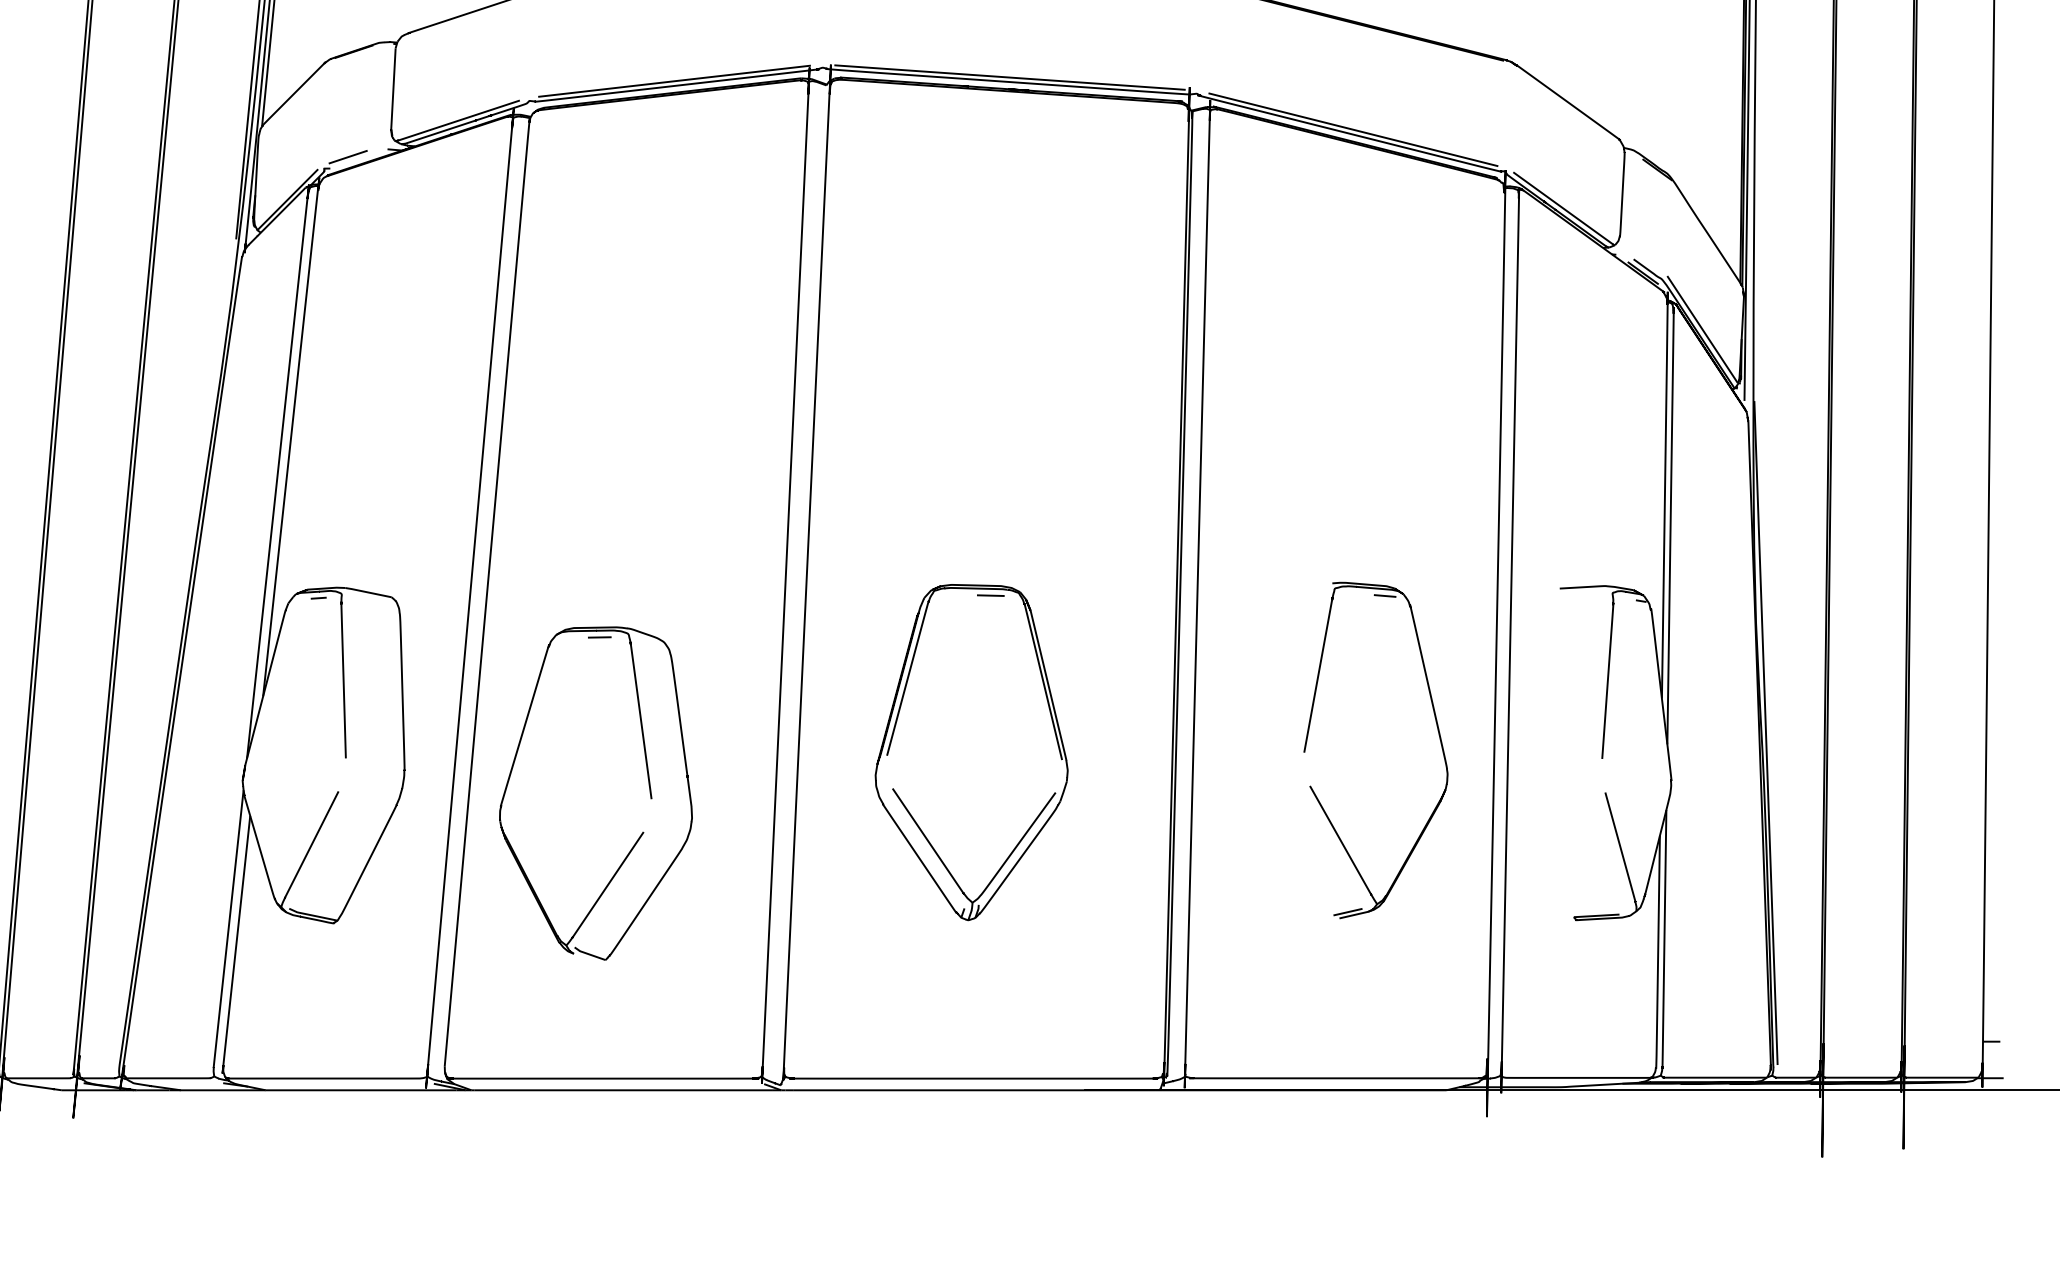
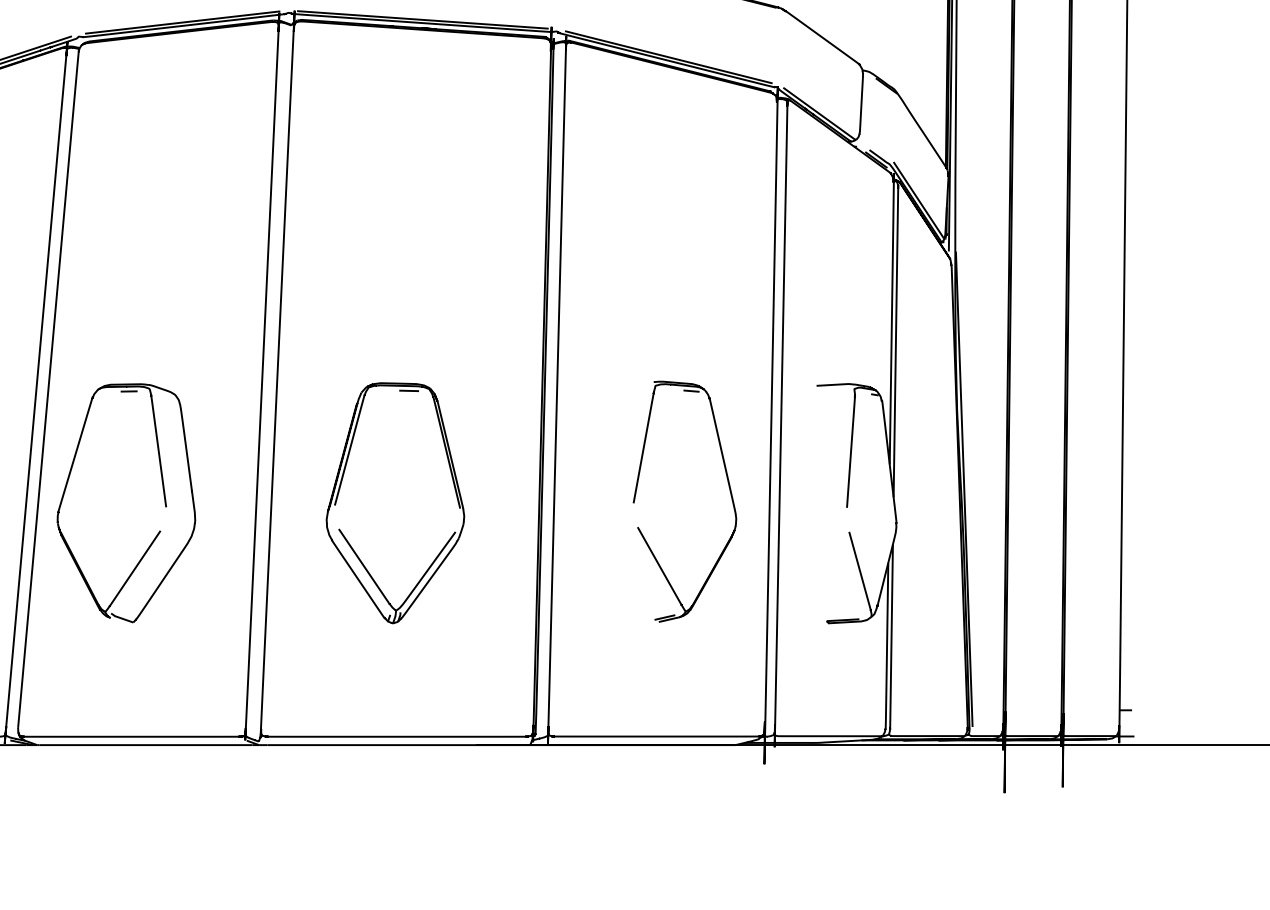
part: (648, 785) -> (164, 497), moved

